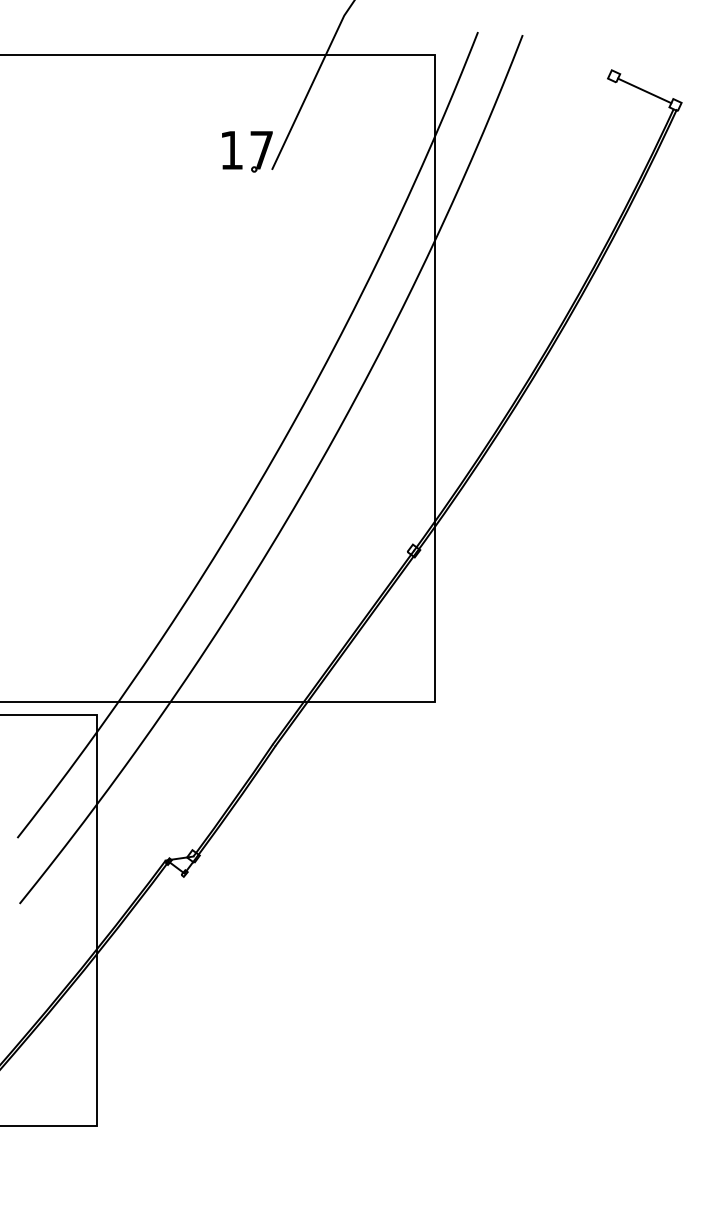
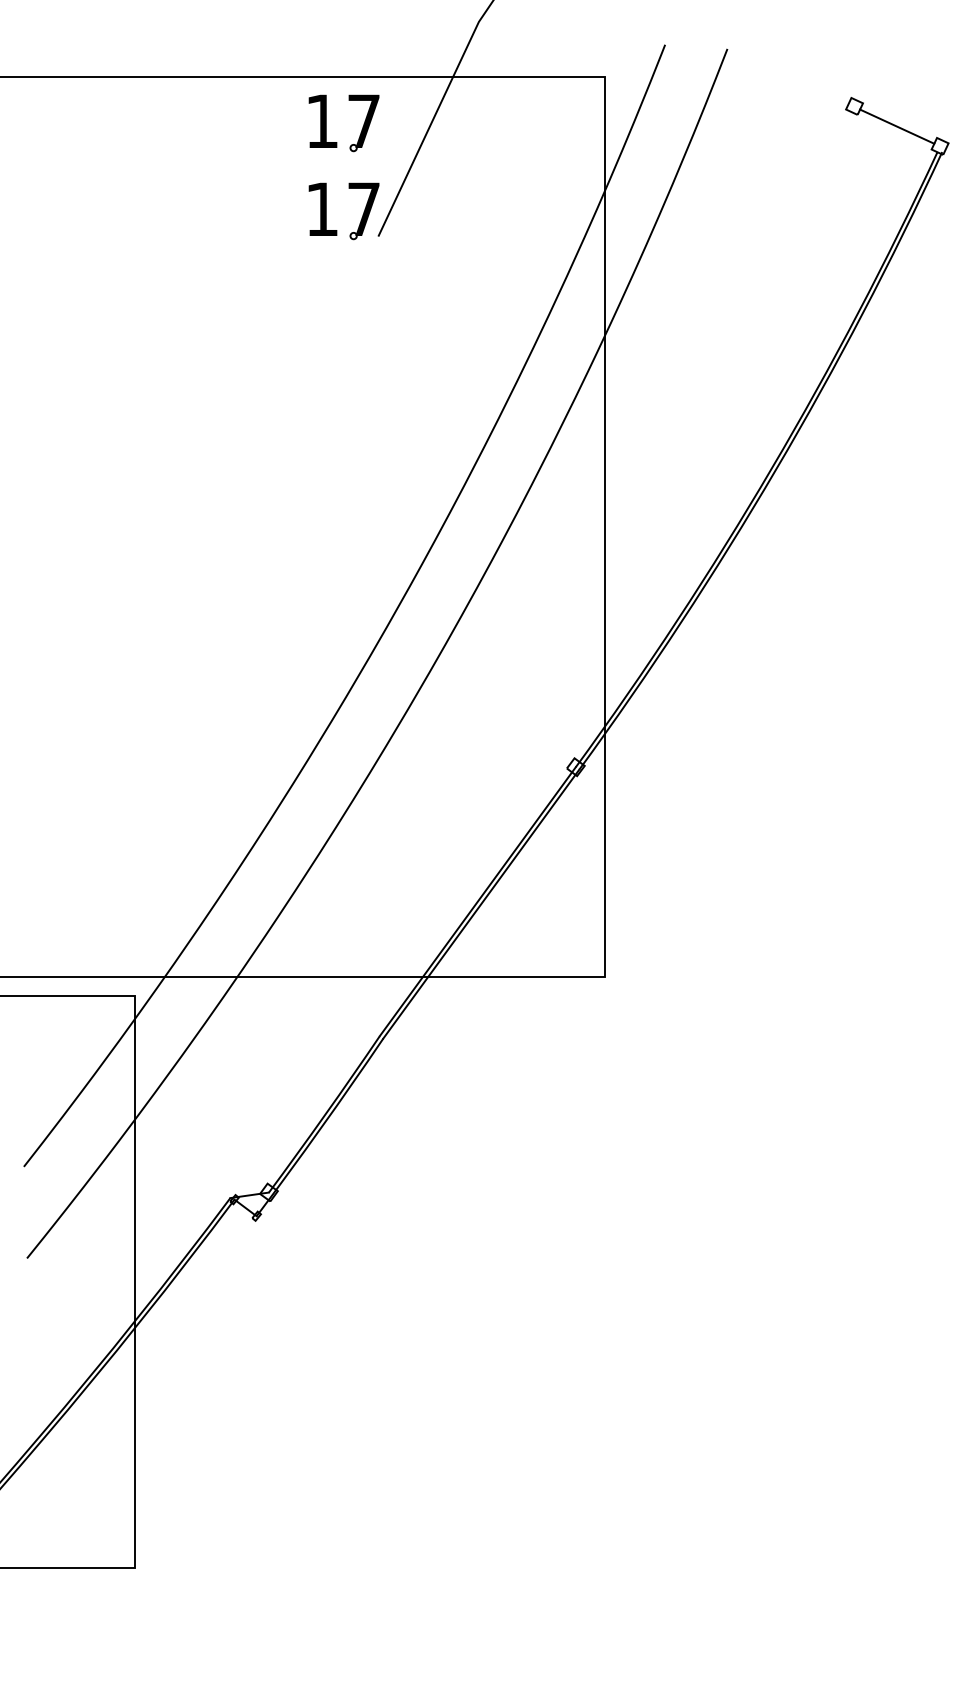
part: (234, 88) -> (326, 123), added

